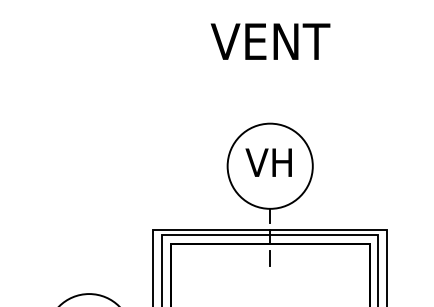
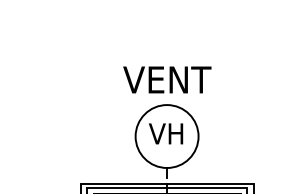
text: (270, 41) -> (167, 79), moved

